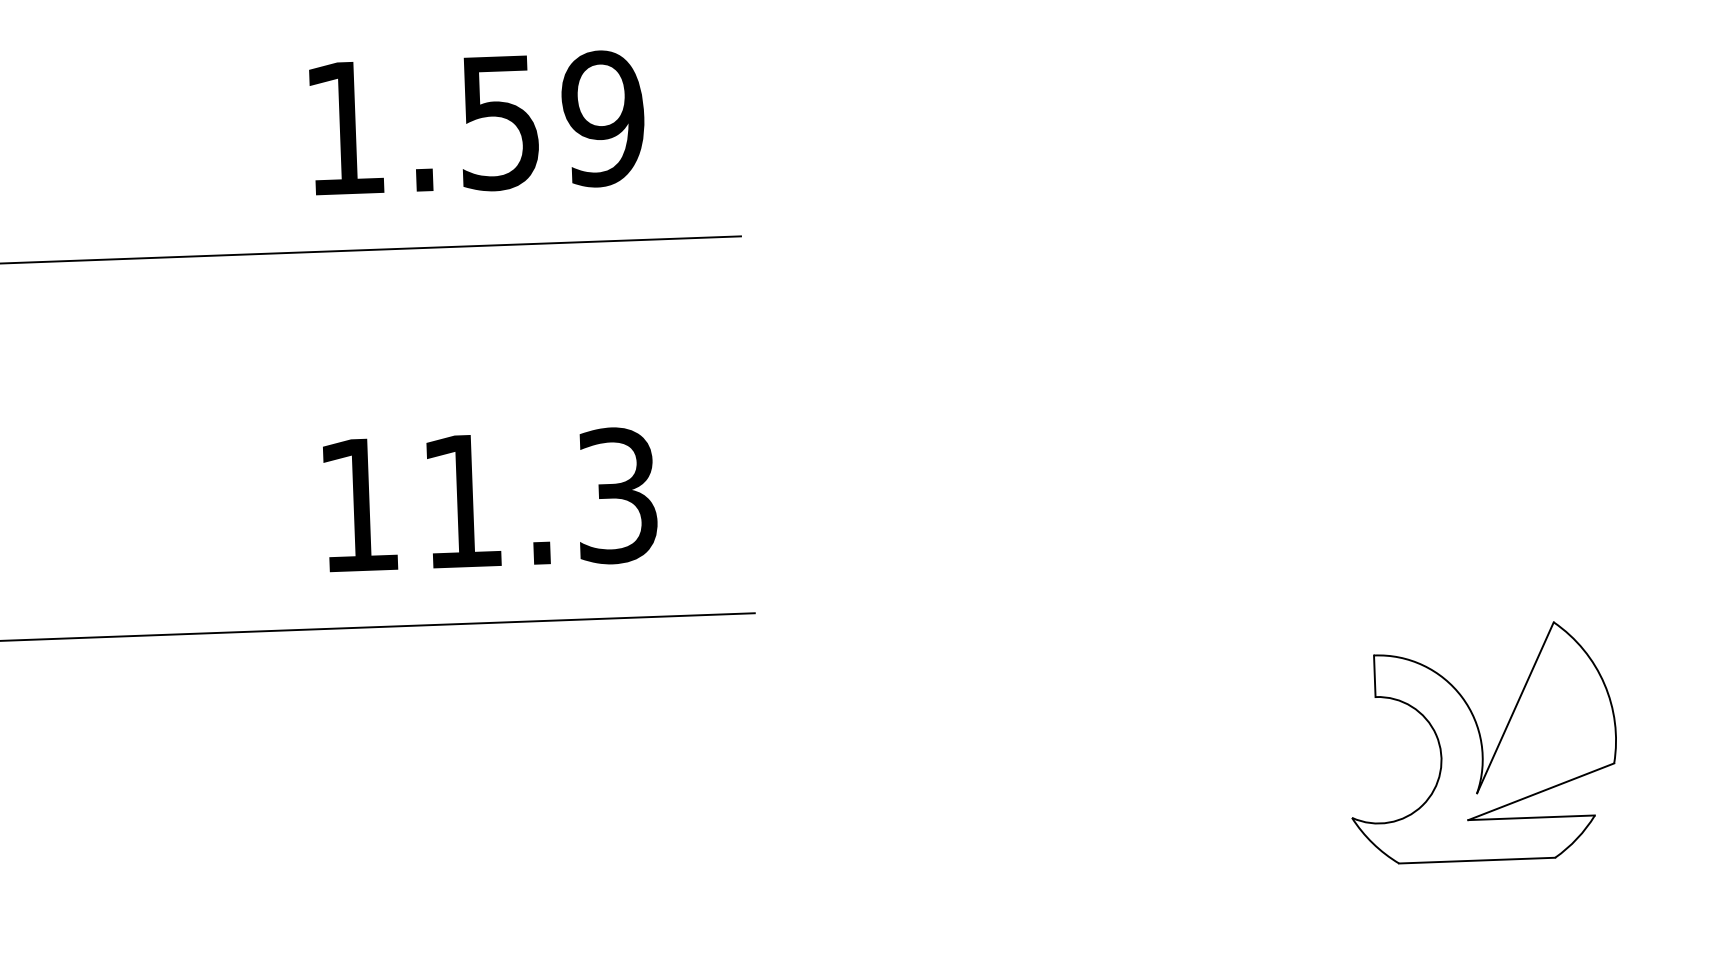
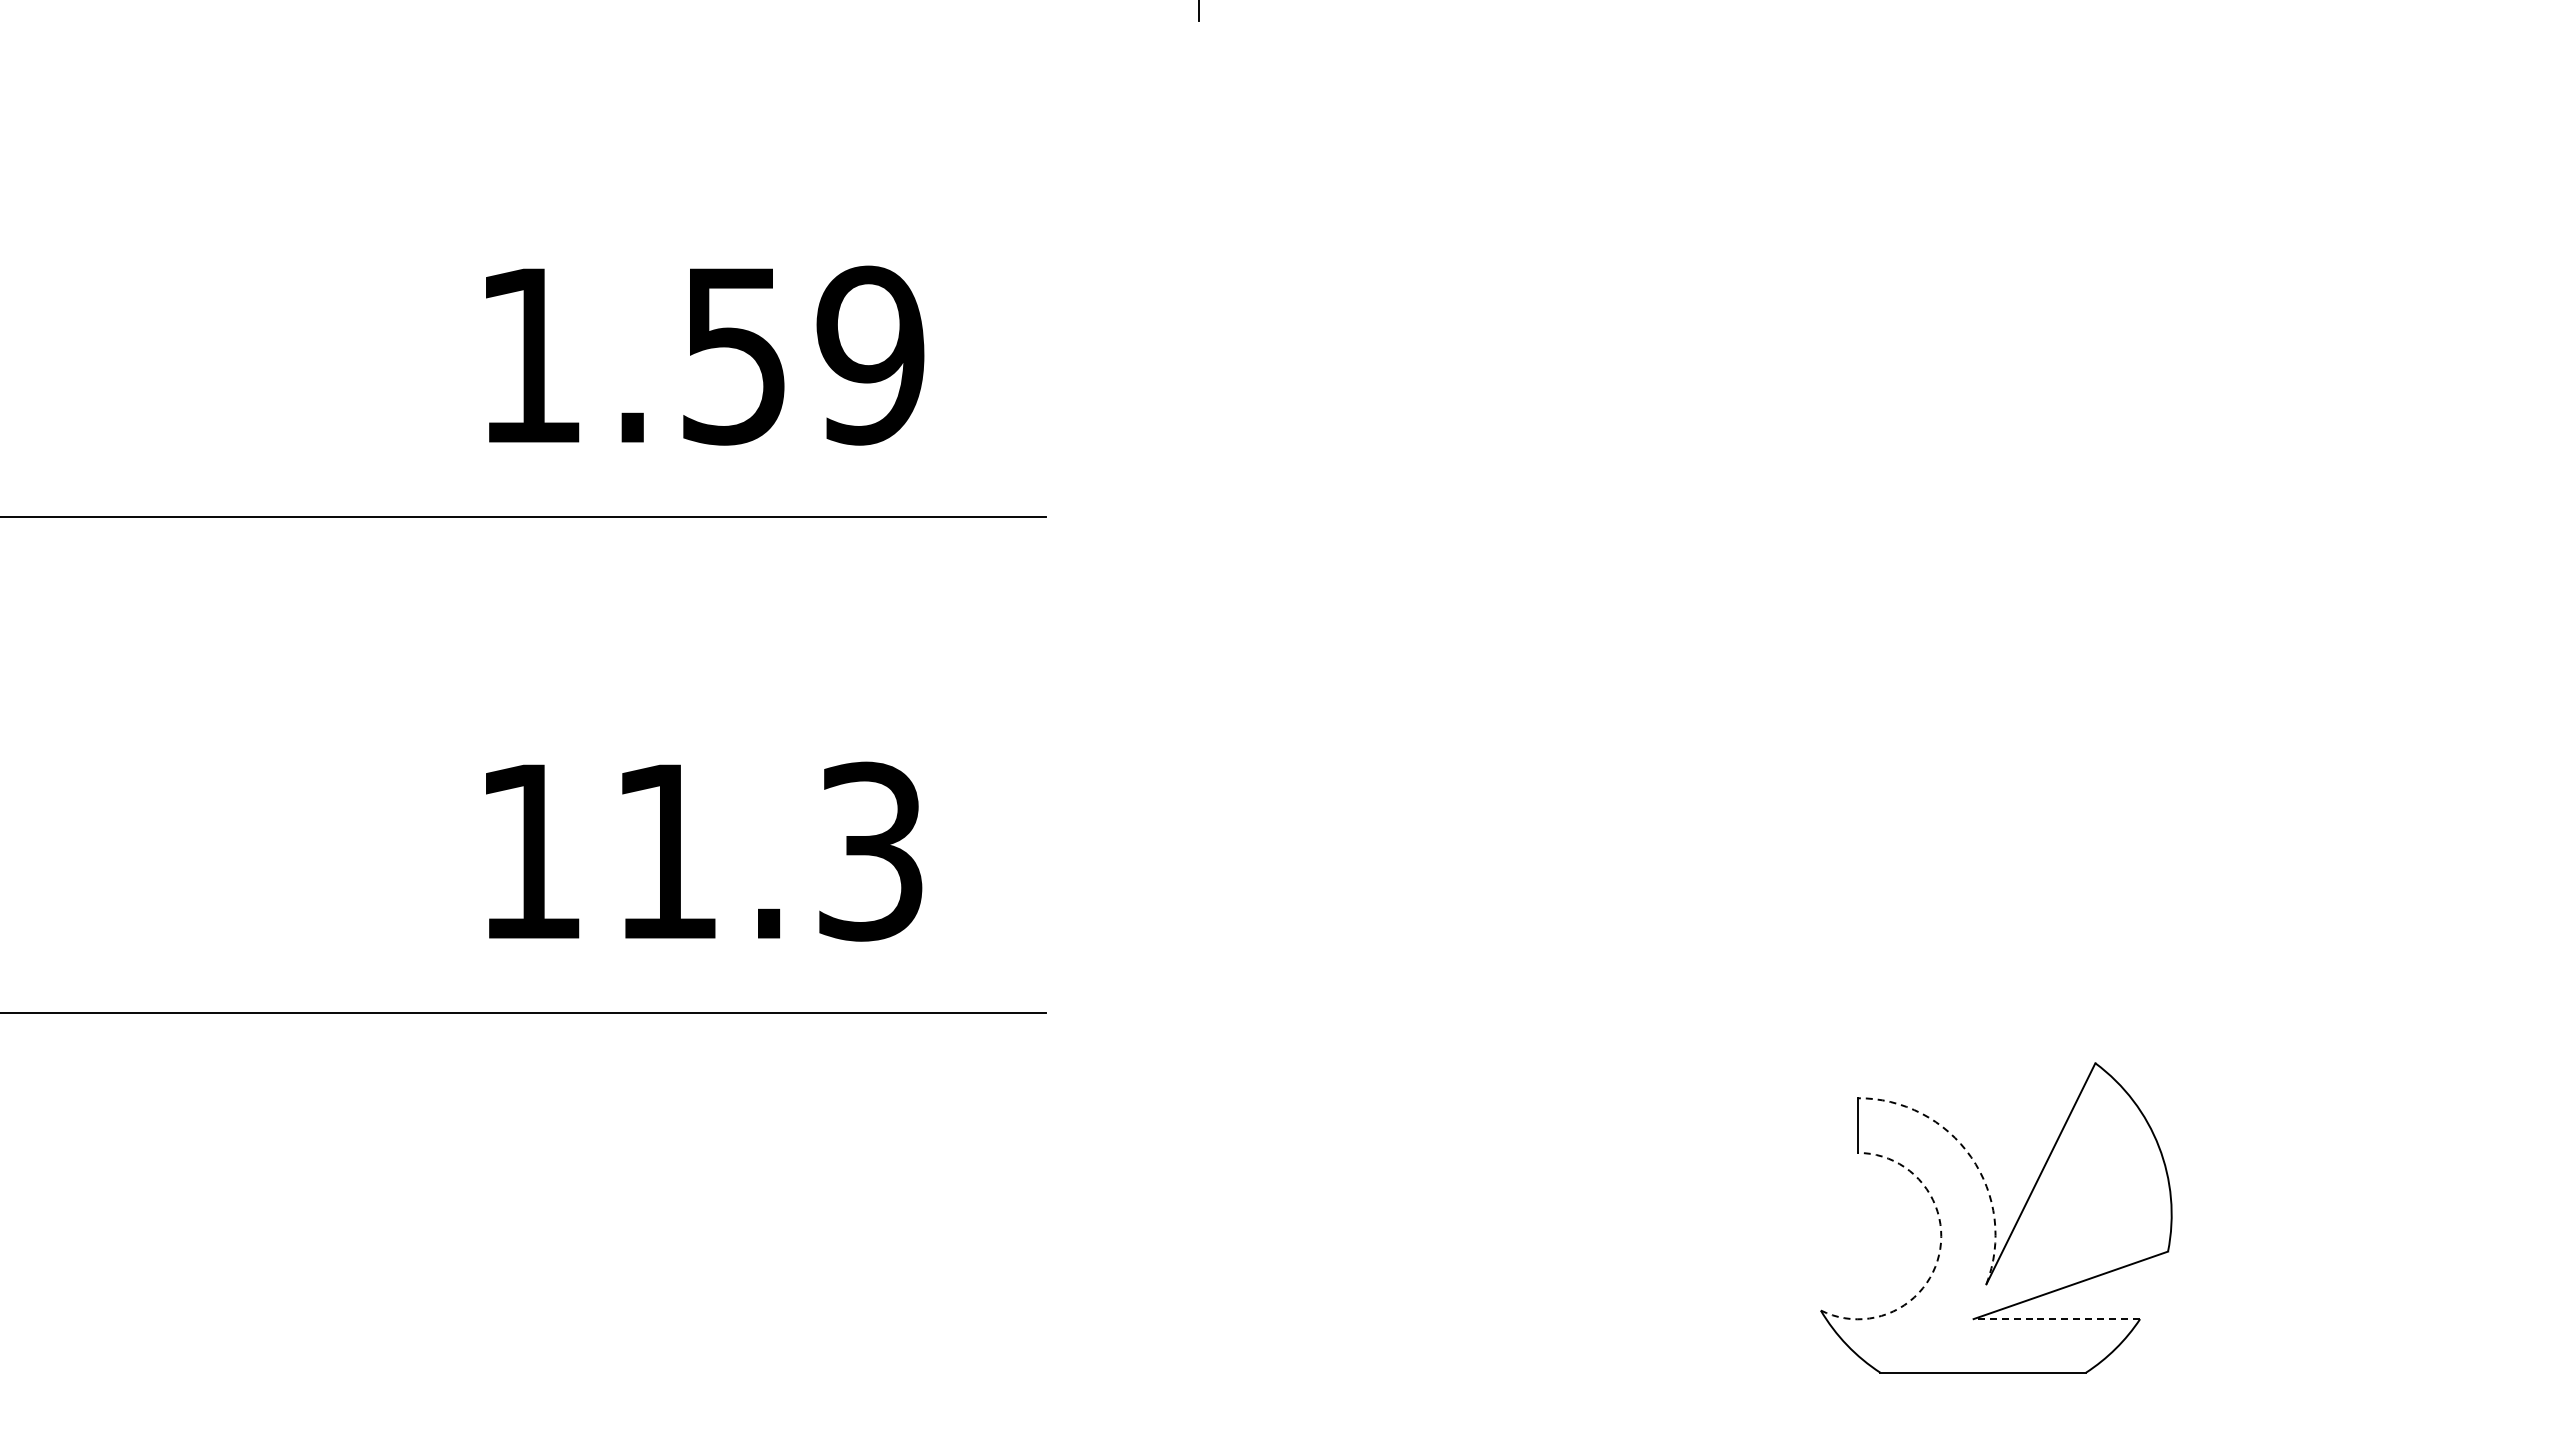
arc: (1462, 697) -> (1971, 1157), solid -> dashed
arc: (1440, 772) -> (1939, 1255), solid -> dashed
line: (1531, 818) -> (2056, 1319), solid -> dashed

